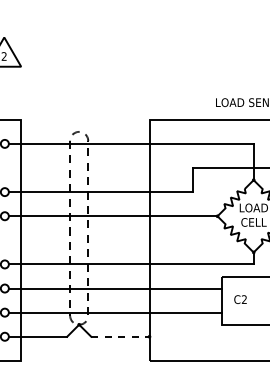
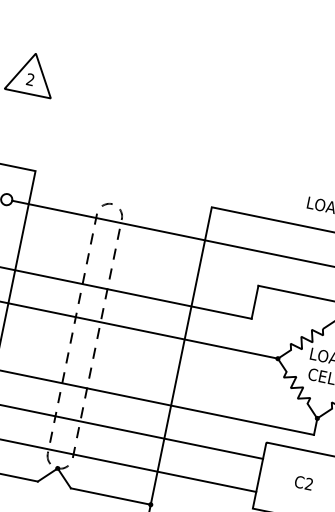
text: (240, 299) -> (303, 482), moved
line: (120, 336) -> (111, 496), dashed -> solid

